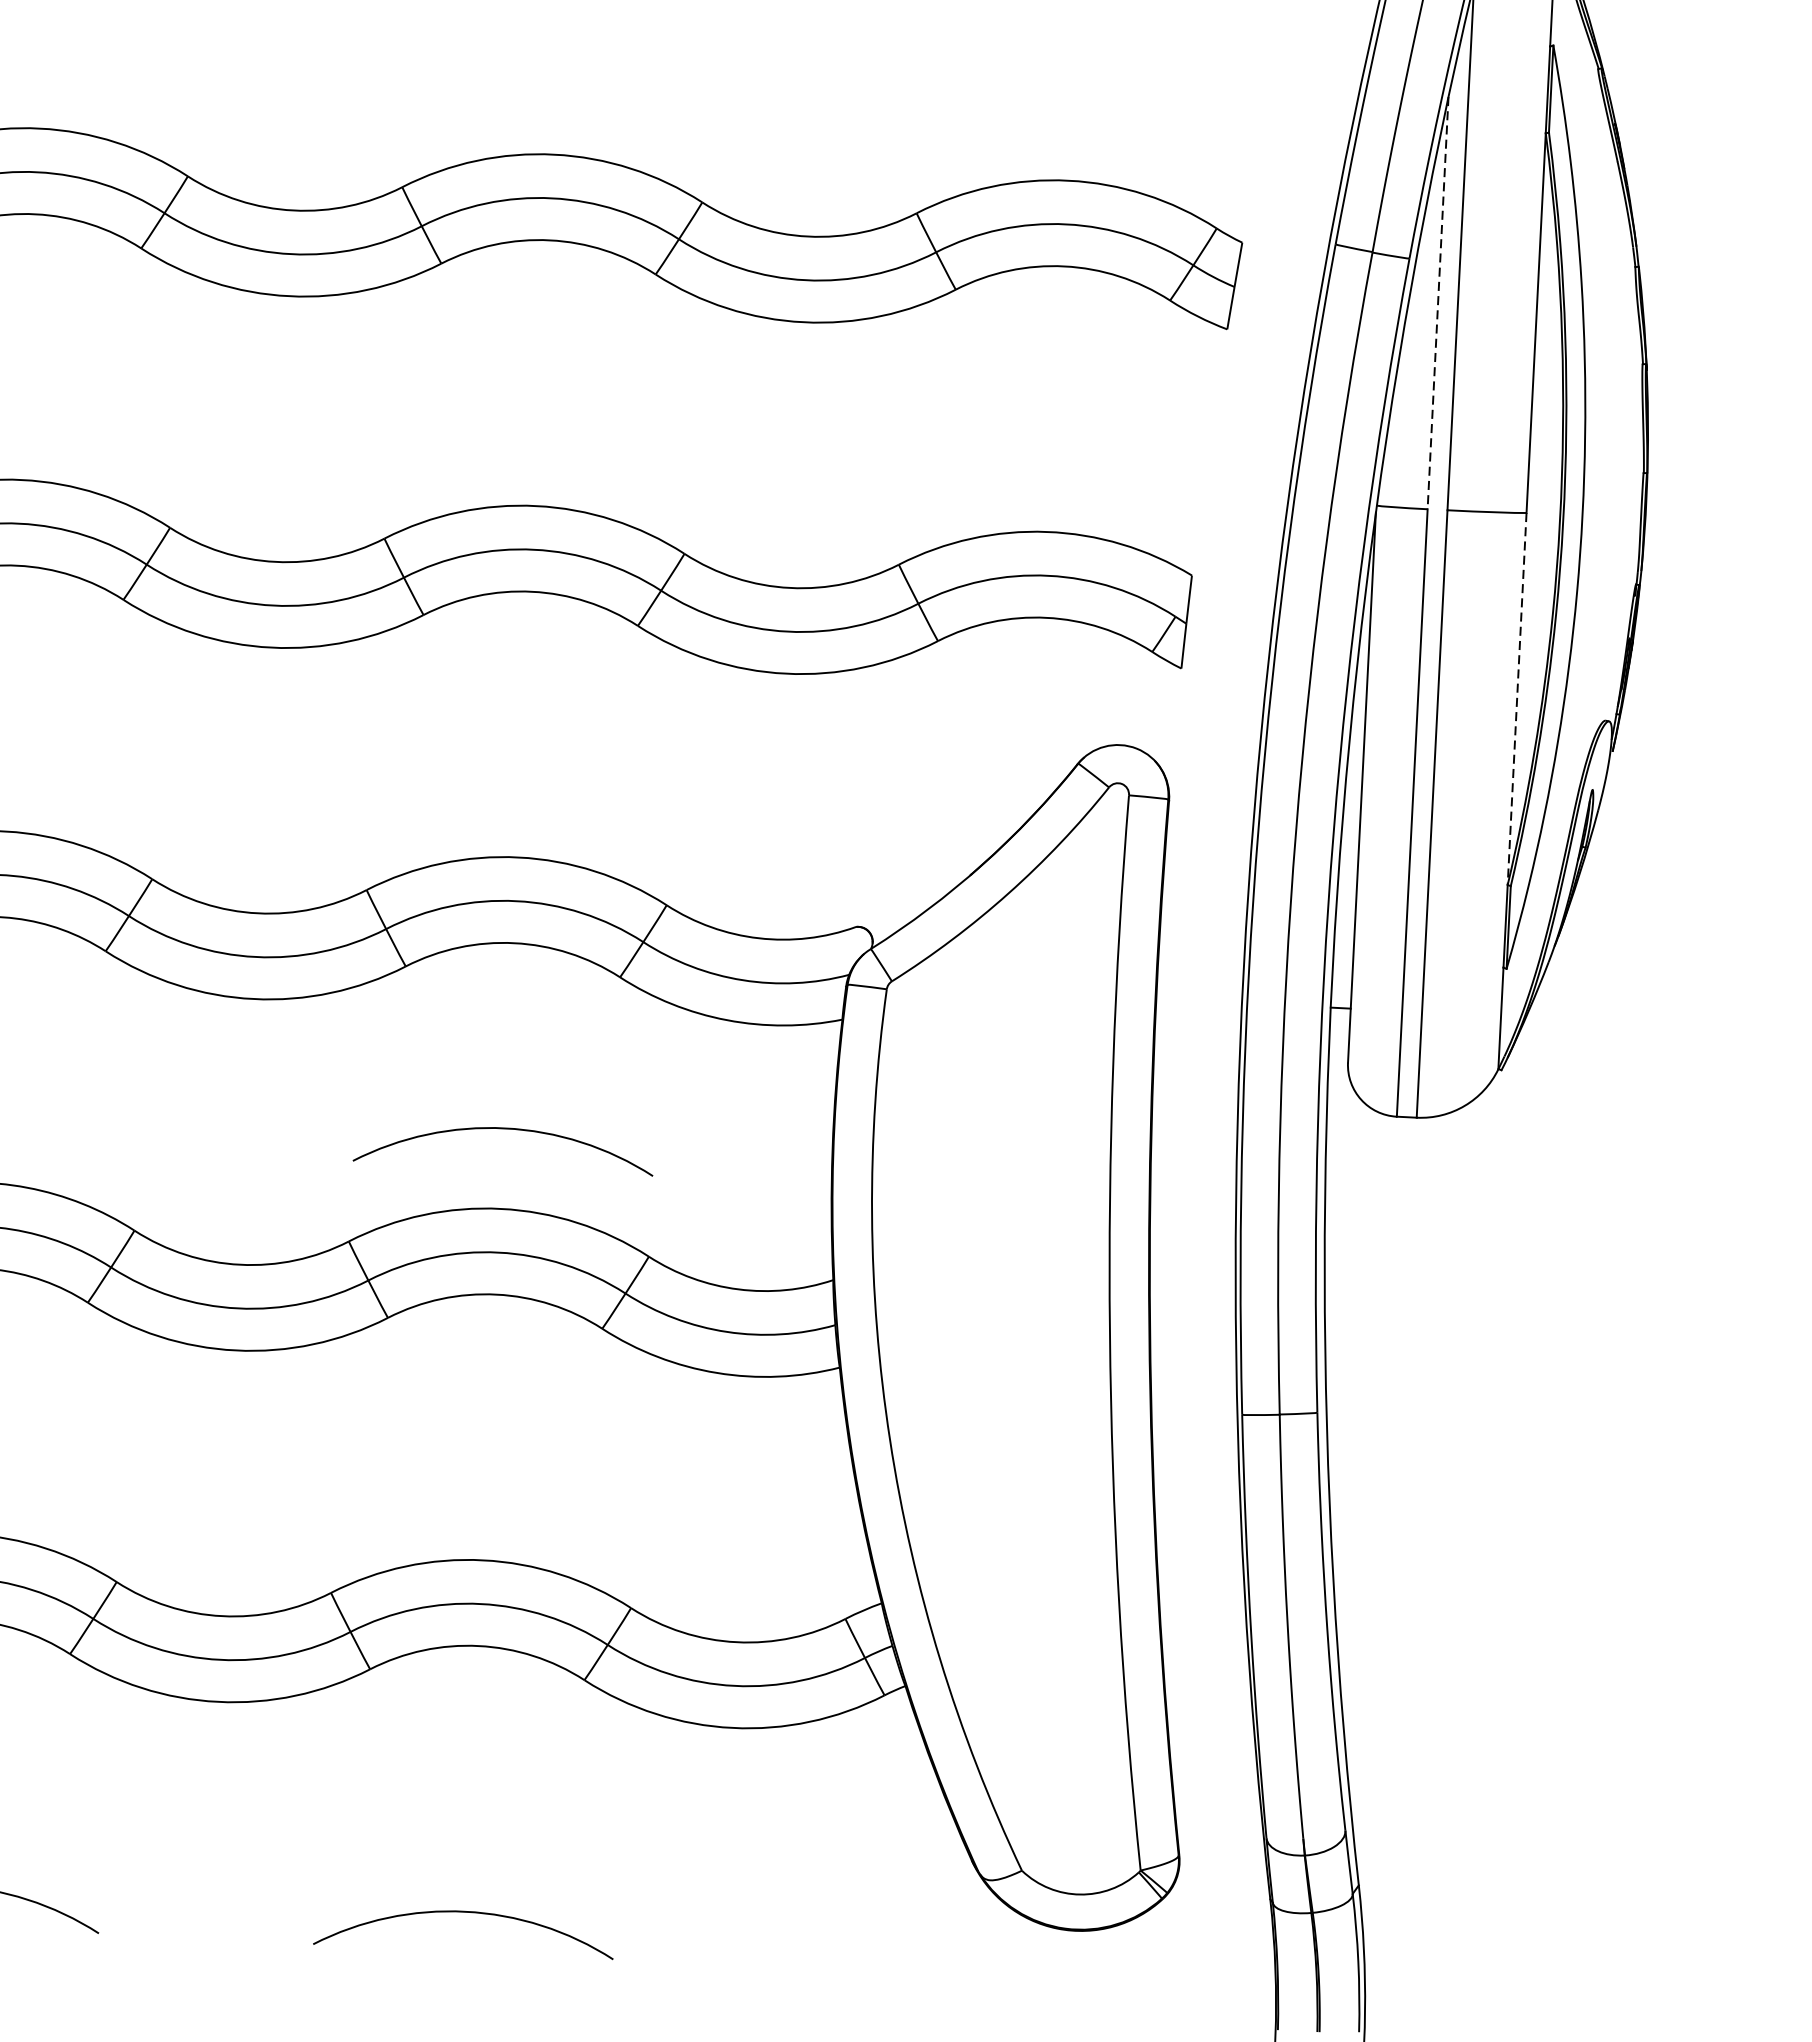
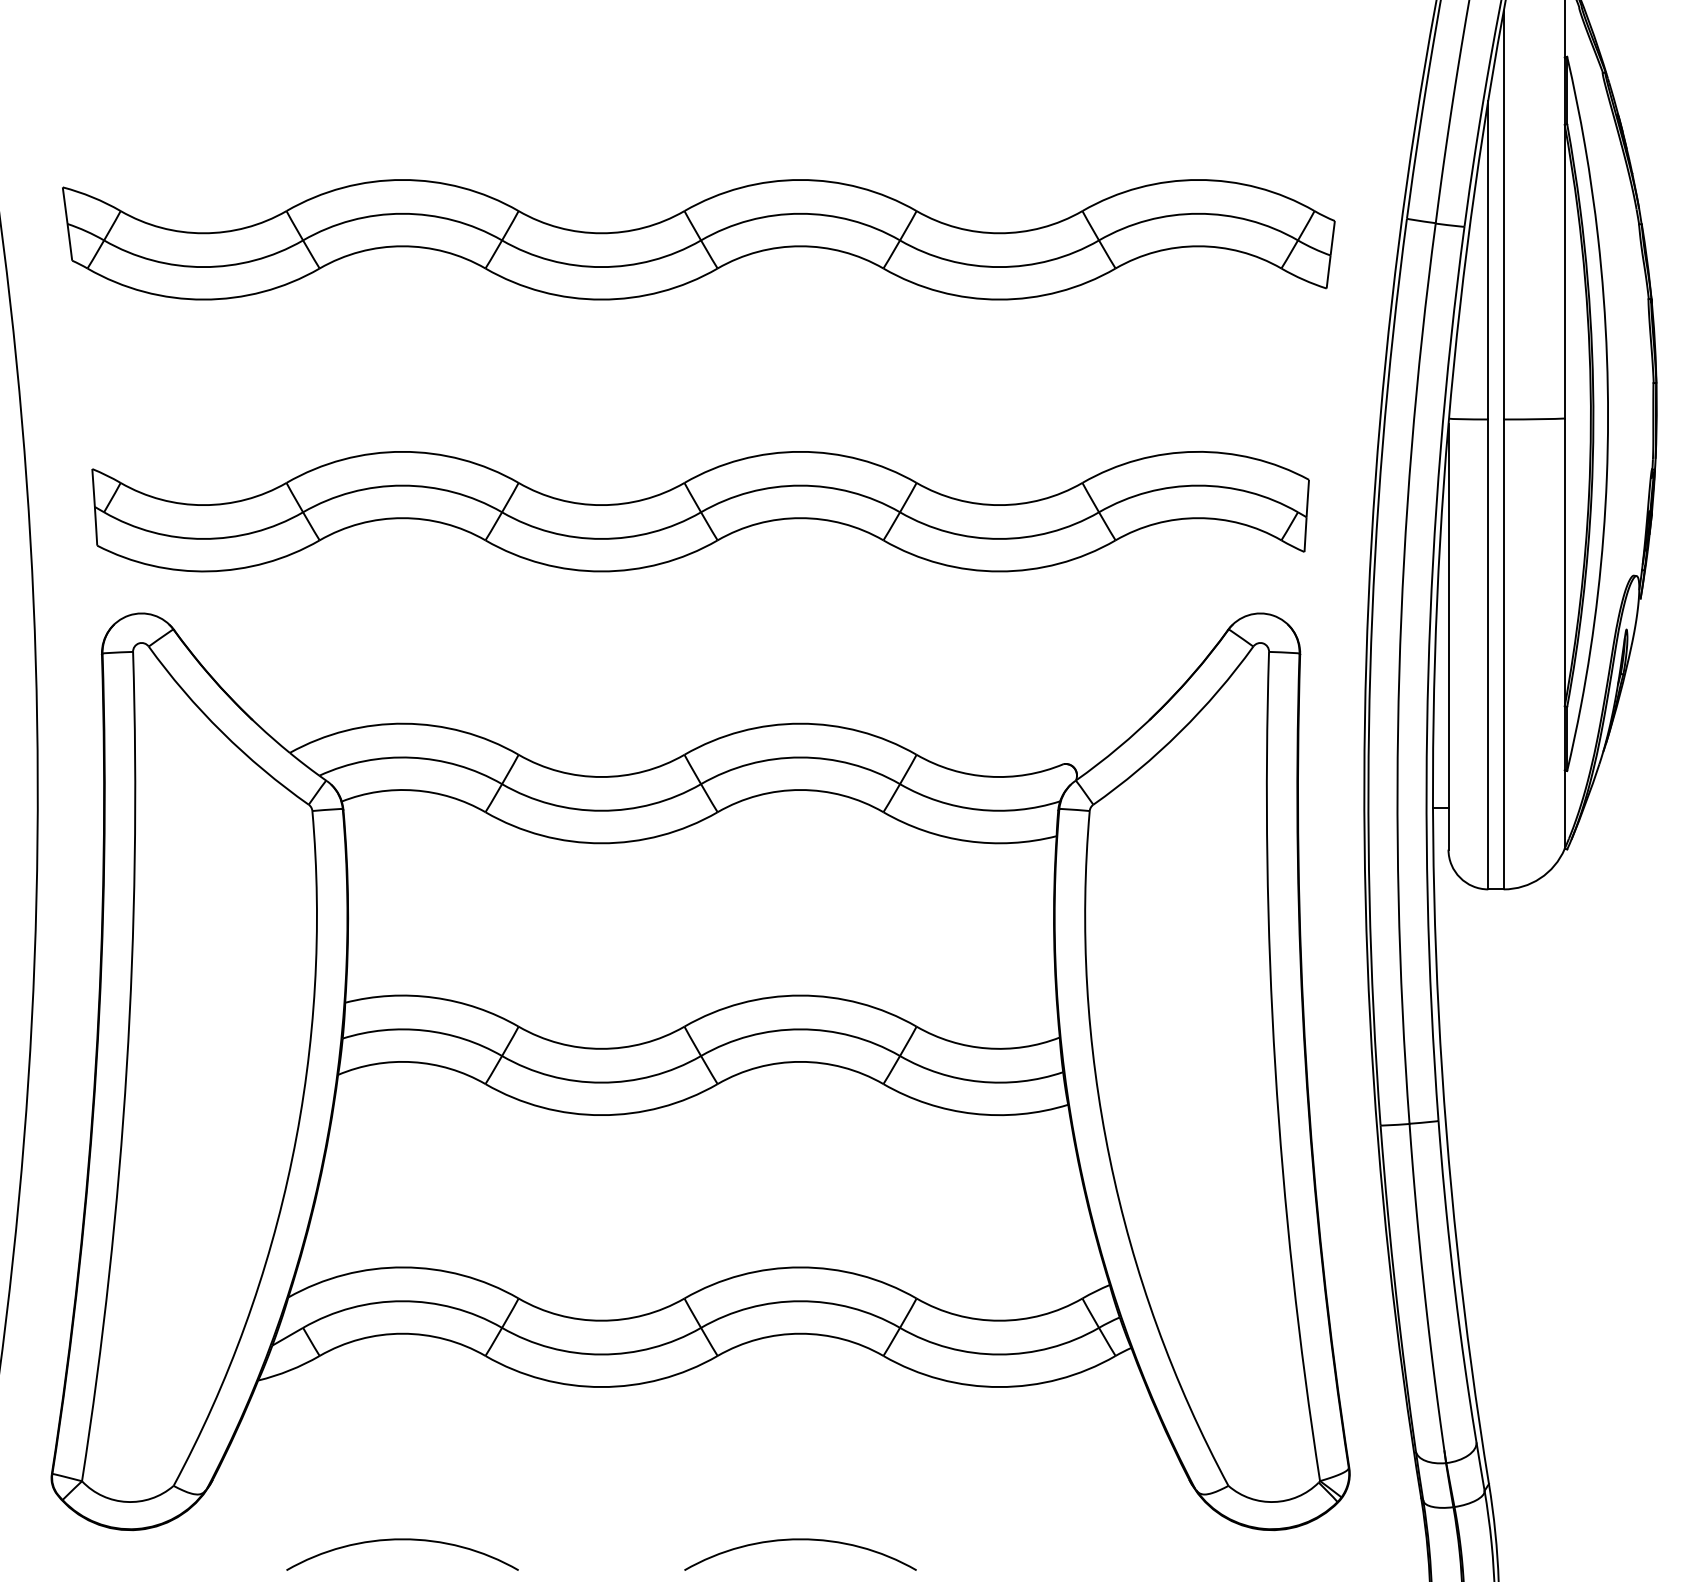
line: (1438, 303) -> (1488, 260), dashed -> solid
line: (1516, 699) -> (1564, 562), dashed -> solid
curve: (504, 1129) -> (800, 934), removed

